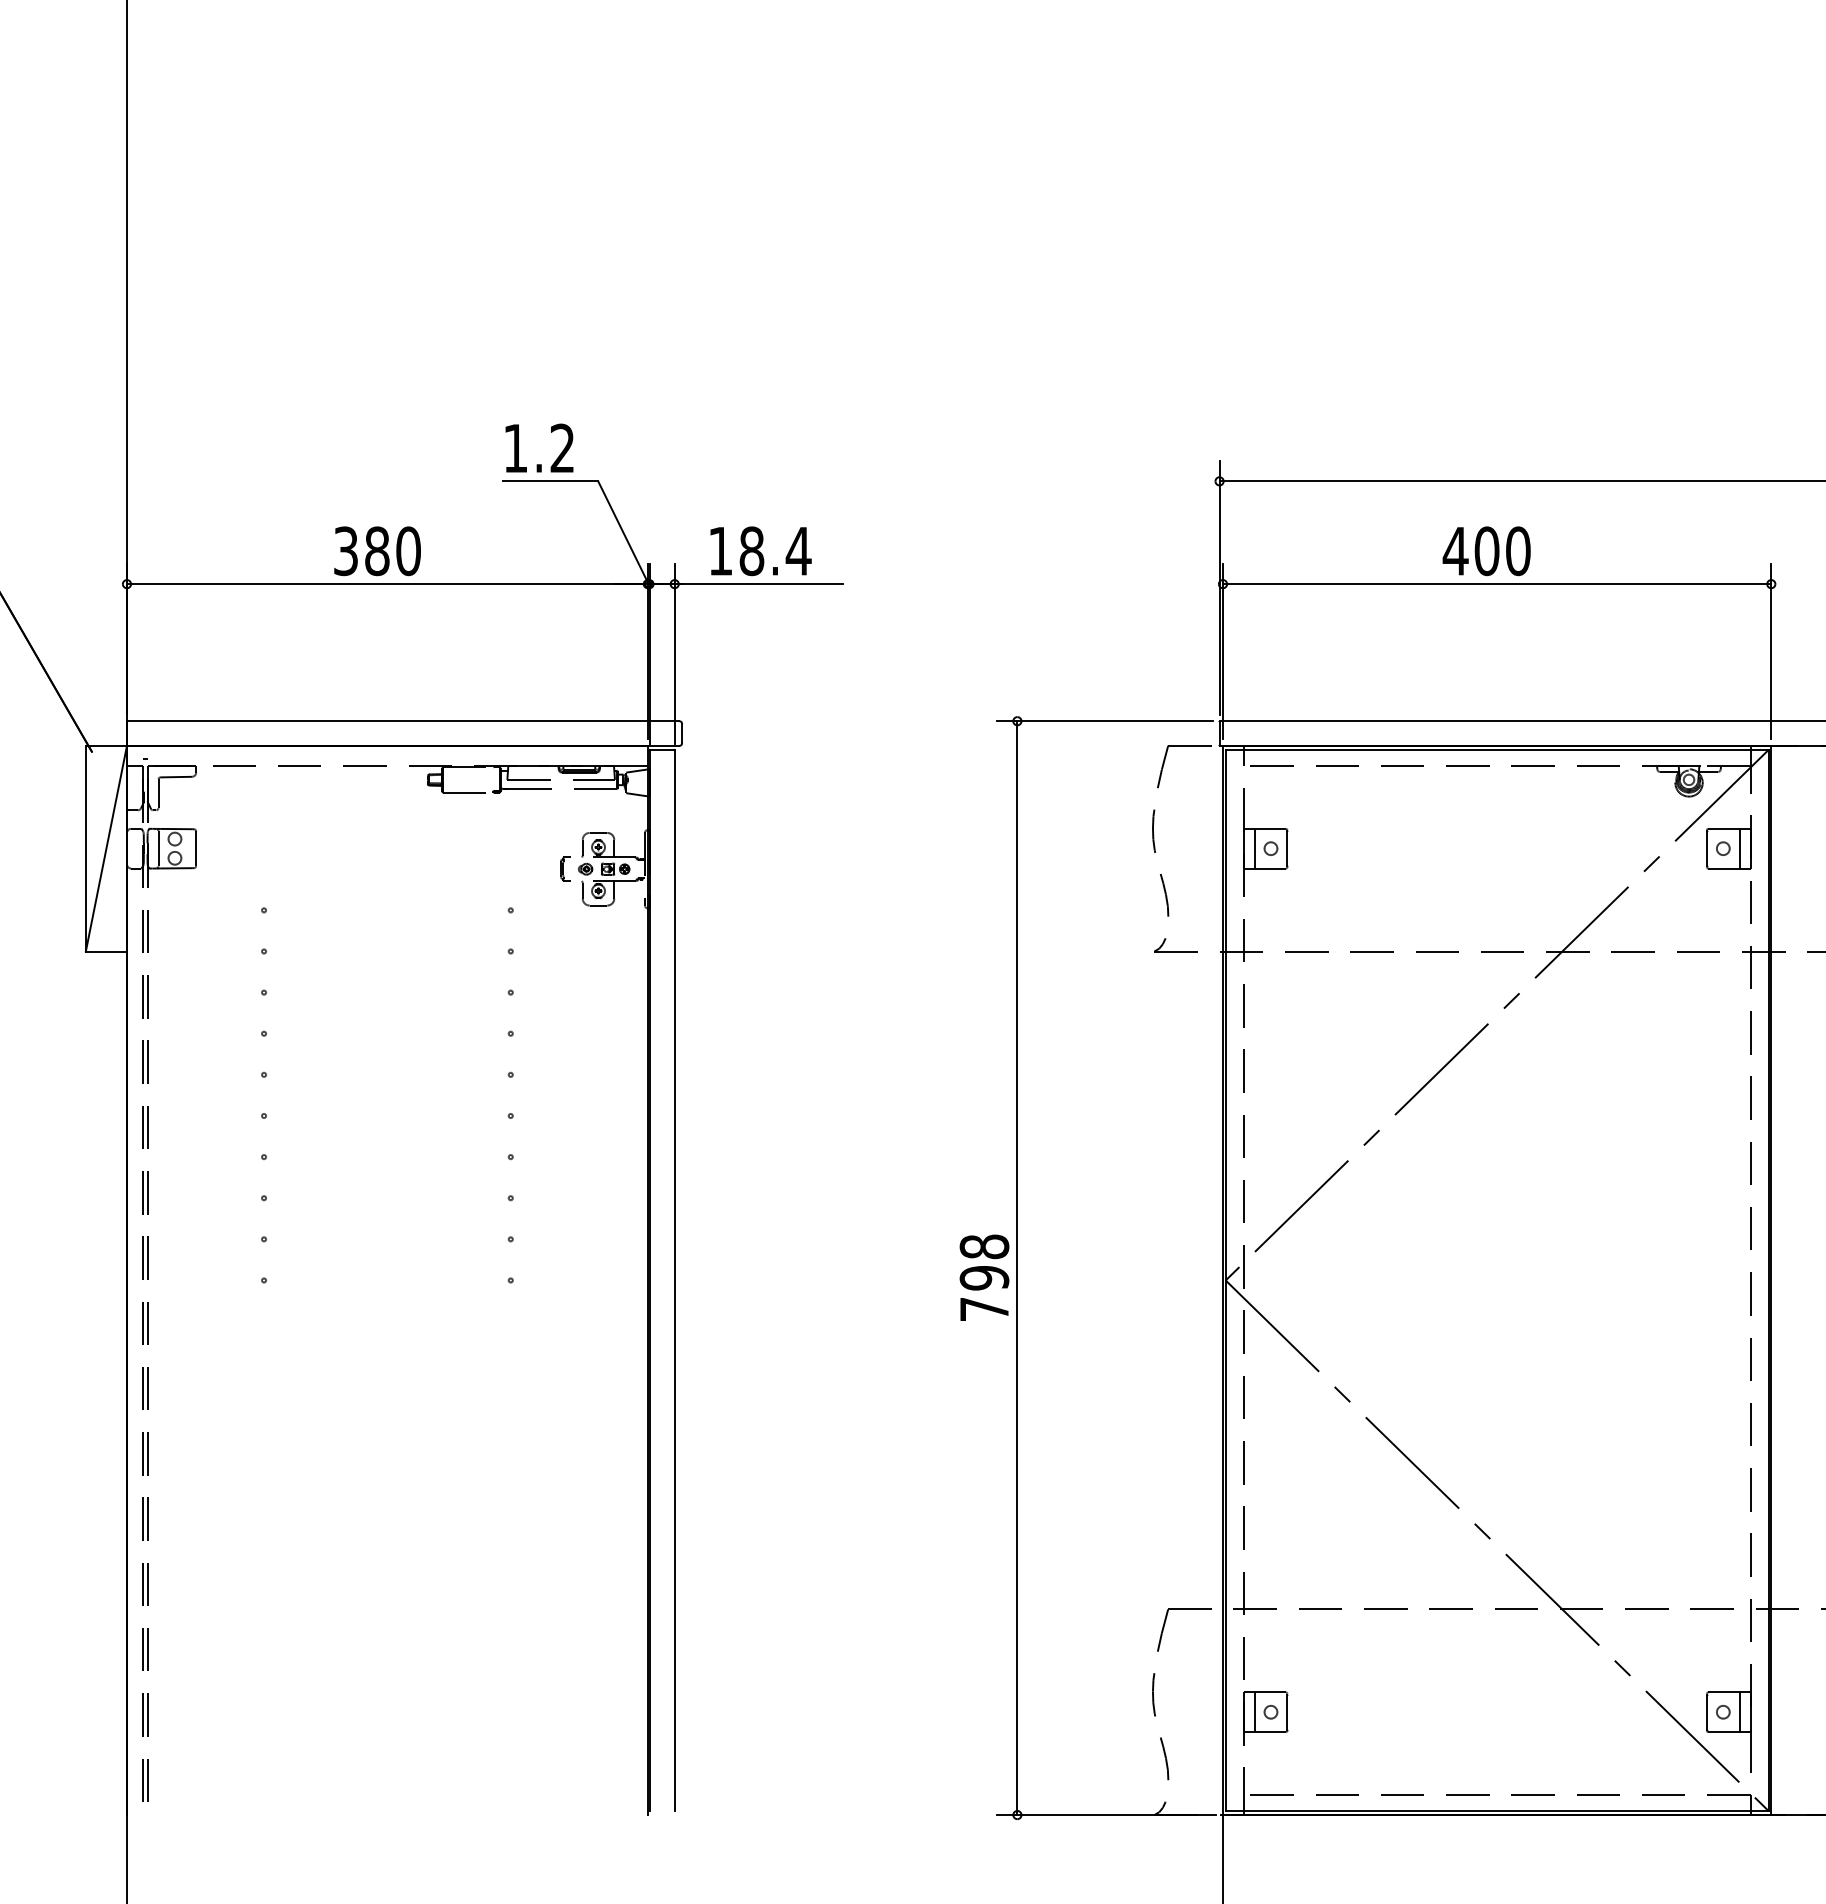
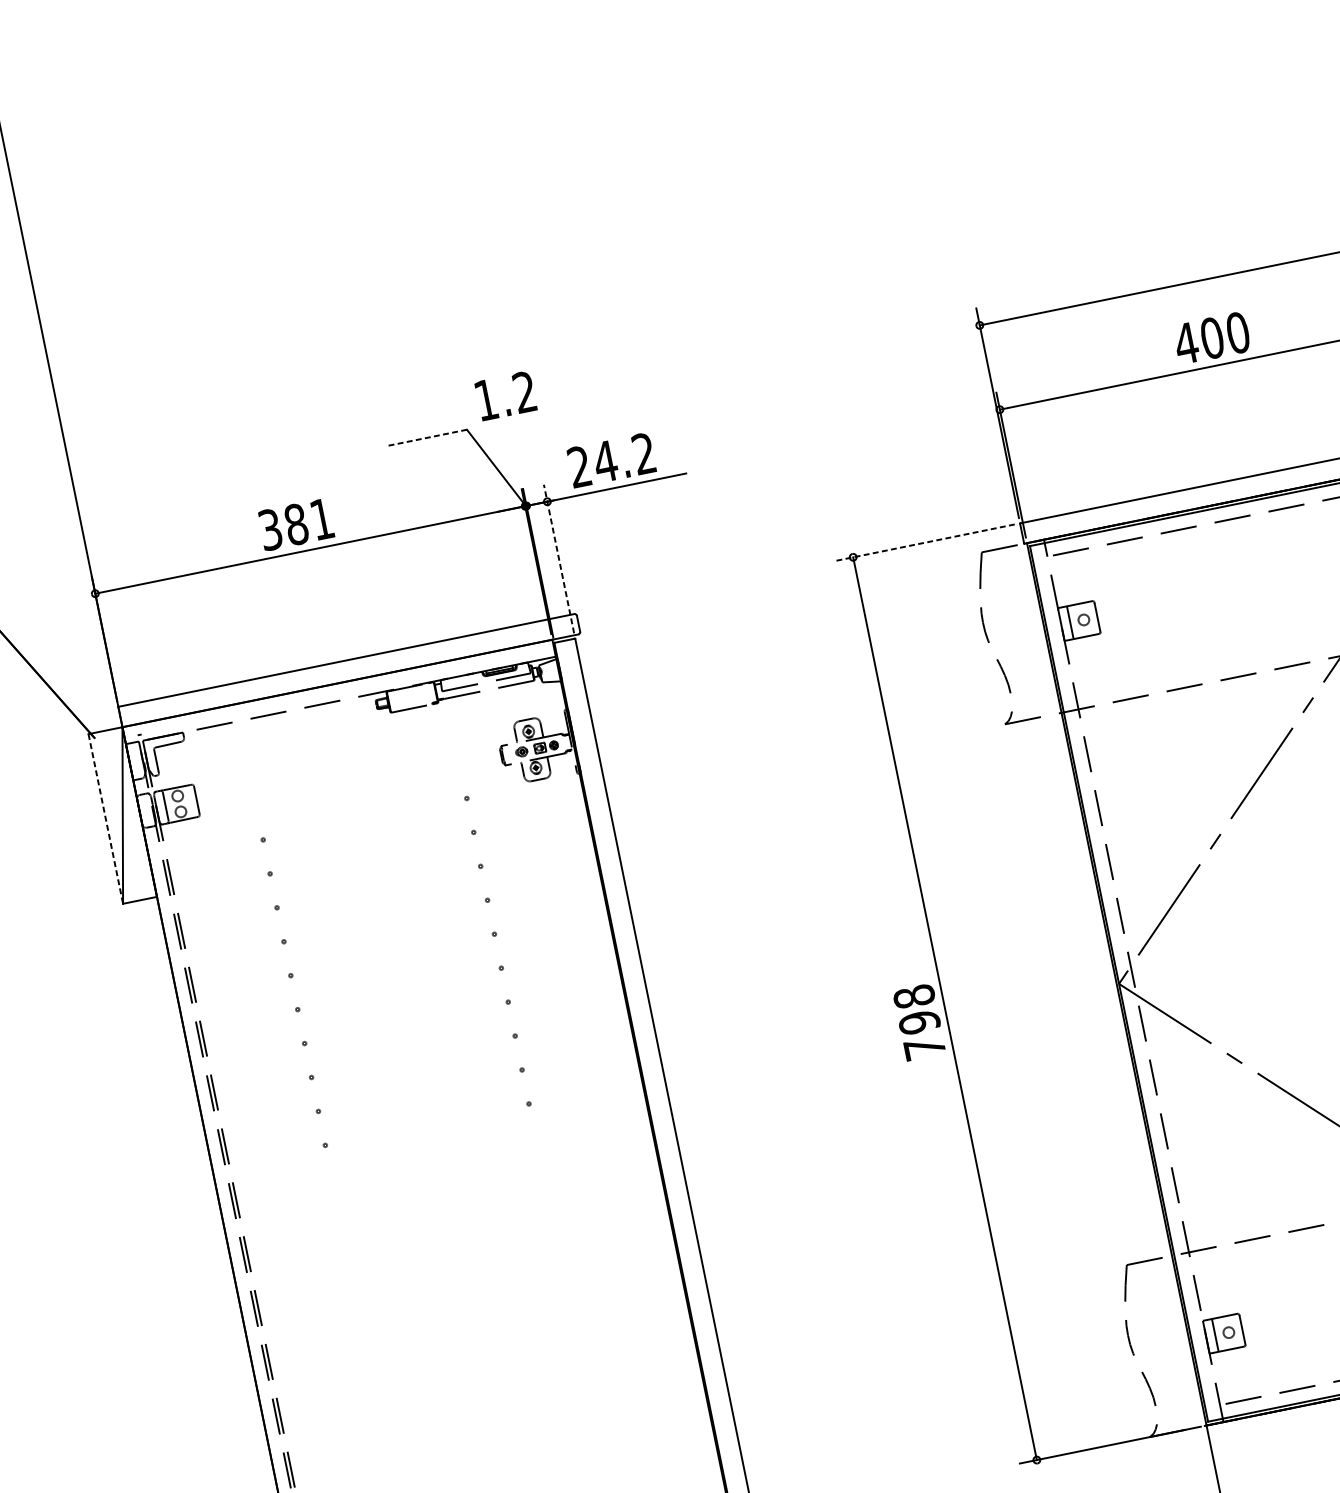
text: (539, 447) -> (505, 395), moved
line: (550, 481) -> (427, 437), solid -> dashed
text: (408, 551) -> (322, 519), 380 -> 381
text: (759, 551) -> (611, 460), 18.4 -> 24.2
line: (674, 653) -> (558, 559), solid -> dashed
line: (1104, 721) -> (925, 542), solid -> dashed
line: (85, 848) -> (105, 818), solid -> dashed

